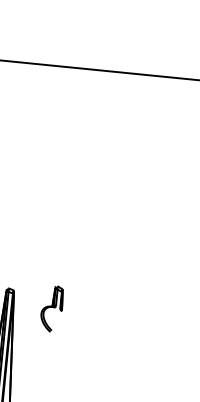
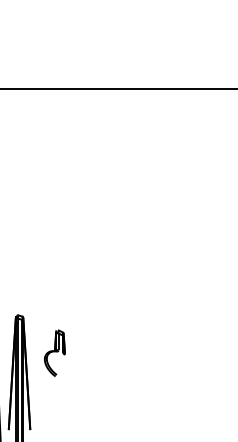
part: (51, 308) -> (54, 352), moved

